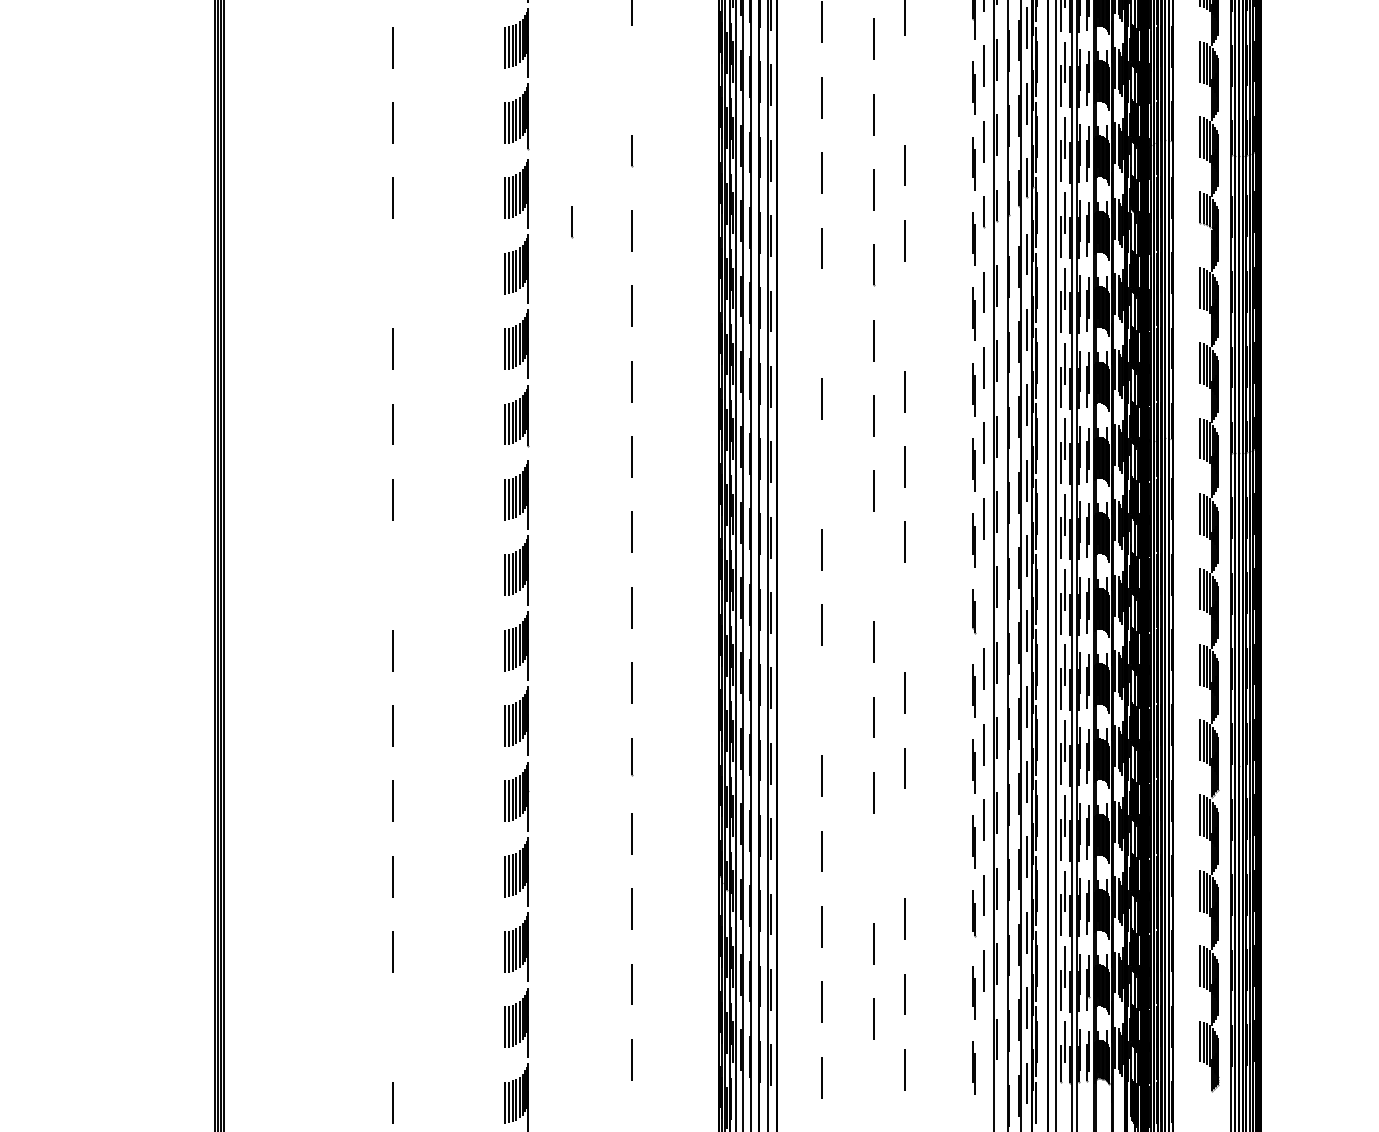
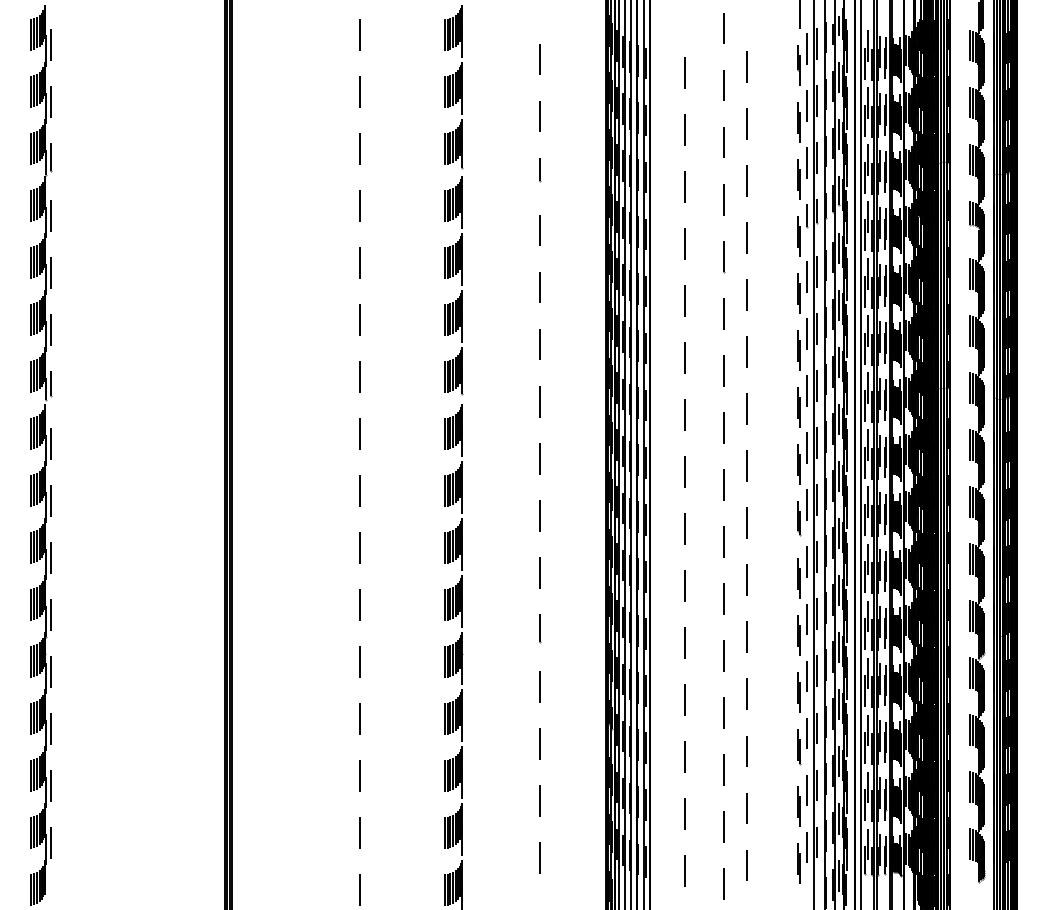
line: (631, 80) -> (540, 116), added
line: (904, 89) -> (746, 123), added
line: (572, 222) -> (495, 224), removed
line: (392, 273) -> (359, 262), added
line: (904, 315) -> (746, 294), added
line: (822, 323) -> (684, 300), added
line: (822, 473) -> (684, 414), added
line: (873, 566) -> (723, 484), added
line: (392, 574) -> (359, 490), added
line: (984, 594) -> (807, 505), added
line: (904, 618) -> (746, 523), added
line: (822, 699) -> (684, 585), added
line: (904, 844) -> (746, 694), added
line: (873, 867) -> (723, 712), added
line: (392, 1027) -> (359, 833), added
line: (984, 1046) -> (807, 847), added
line: (873, 1093) -> (723, 883), added

